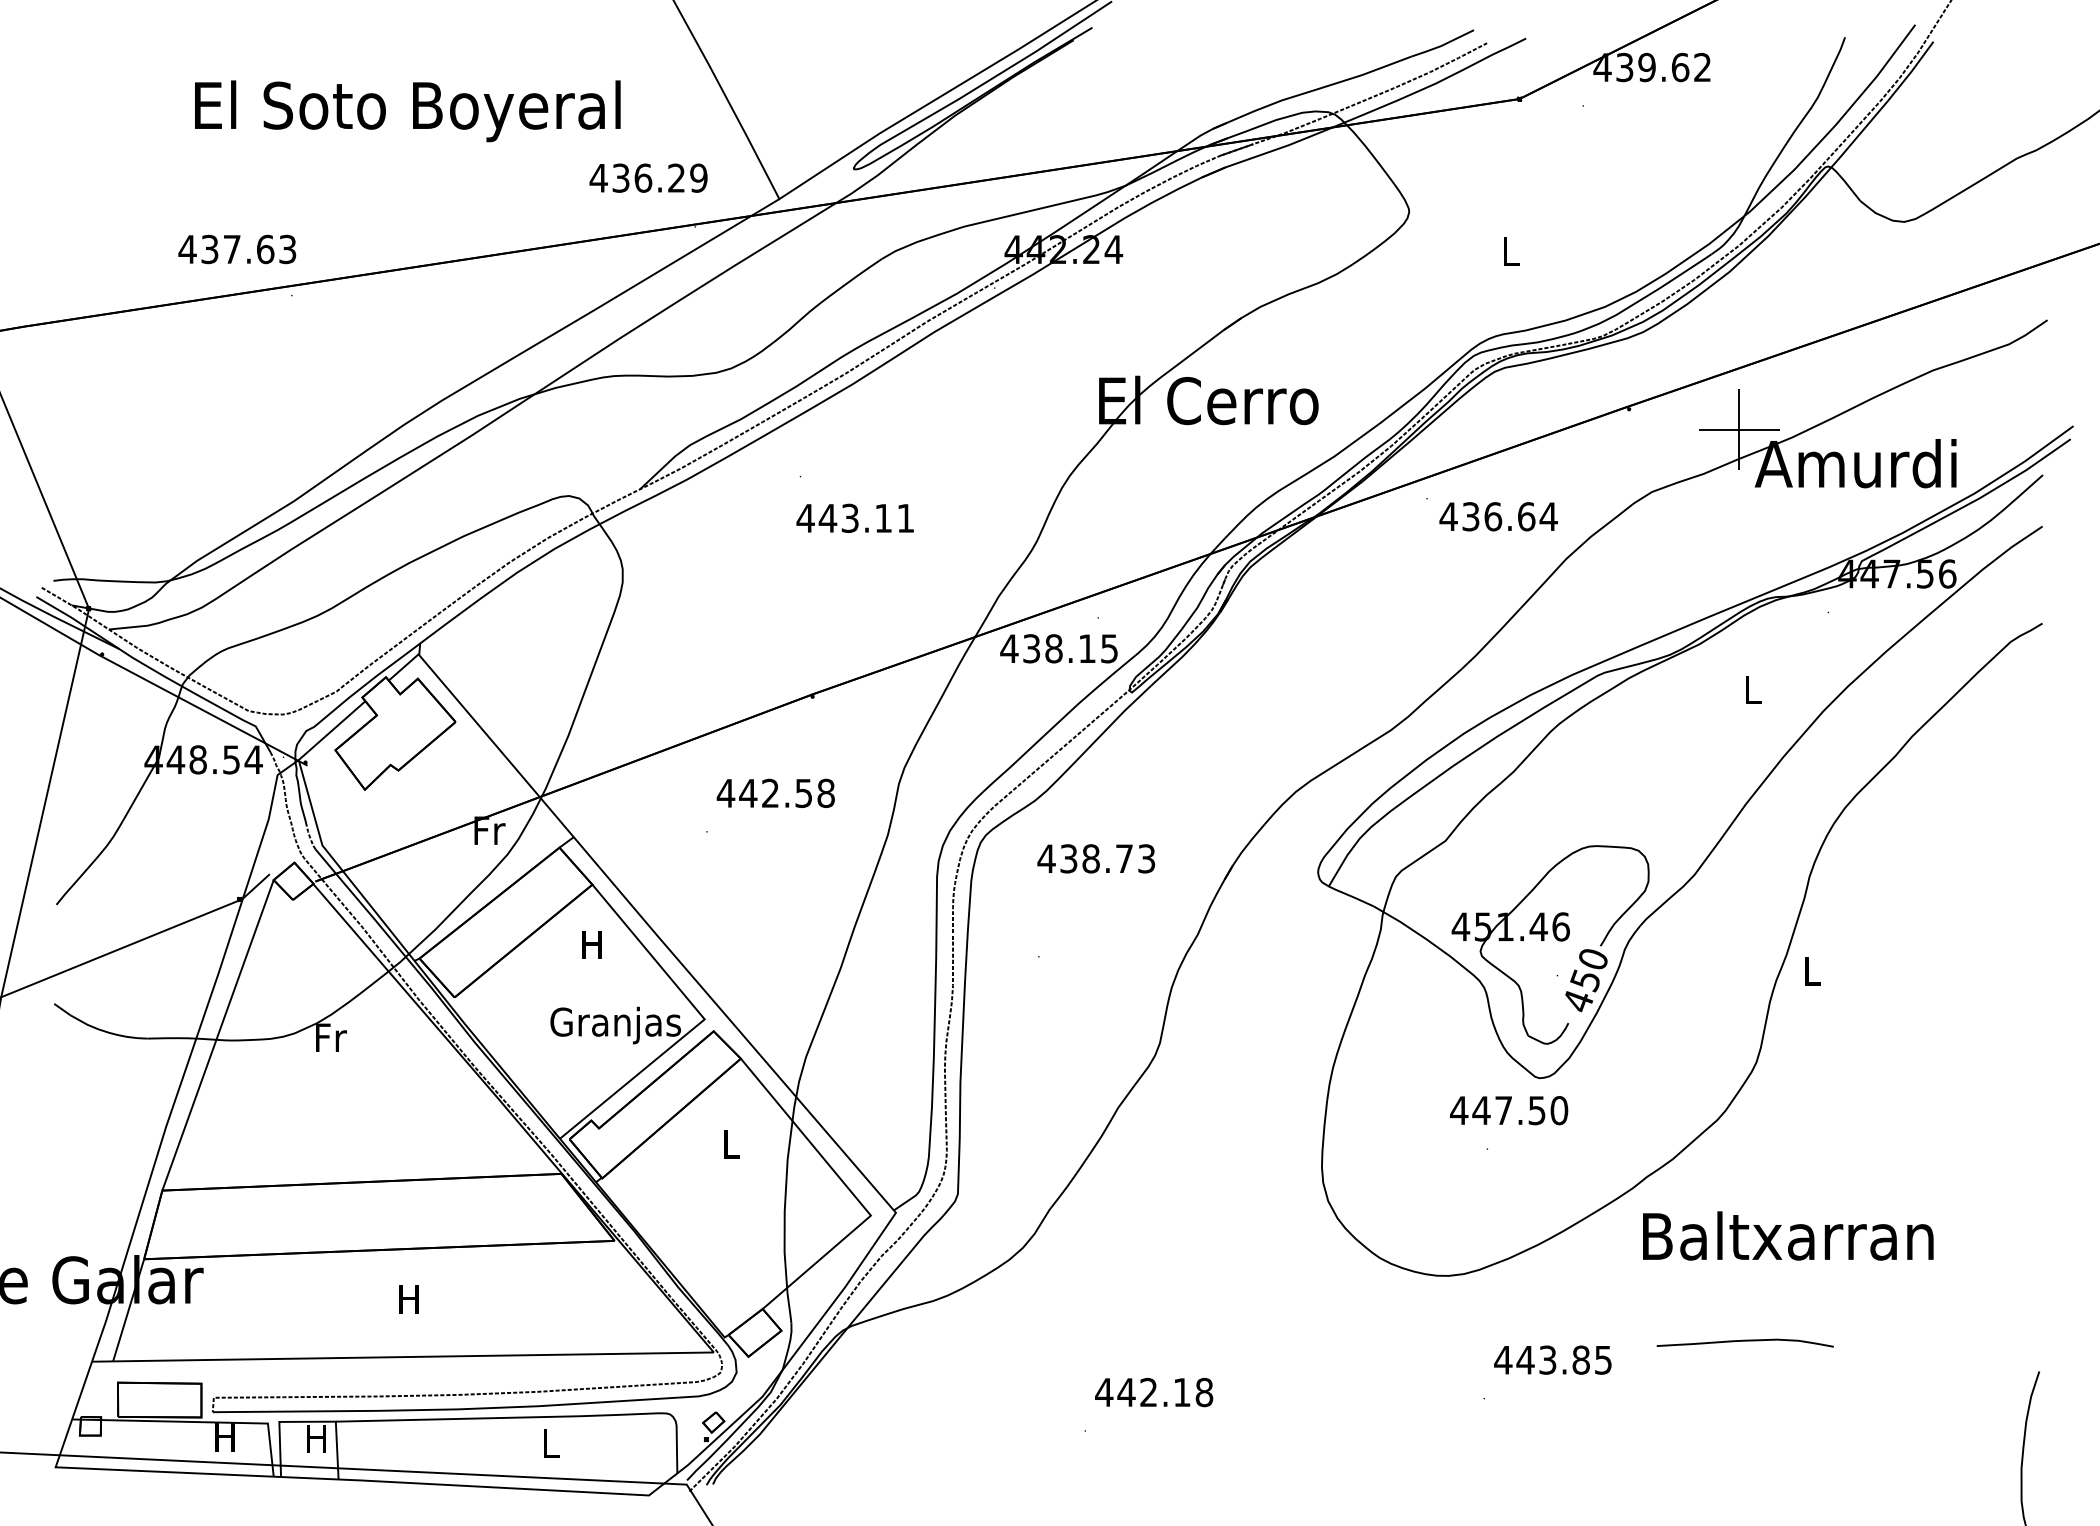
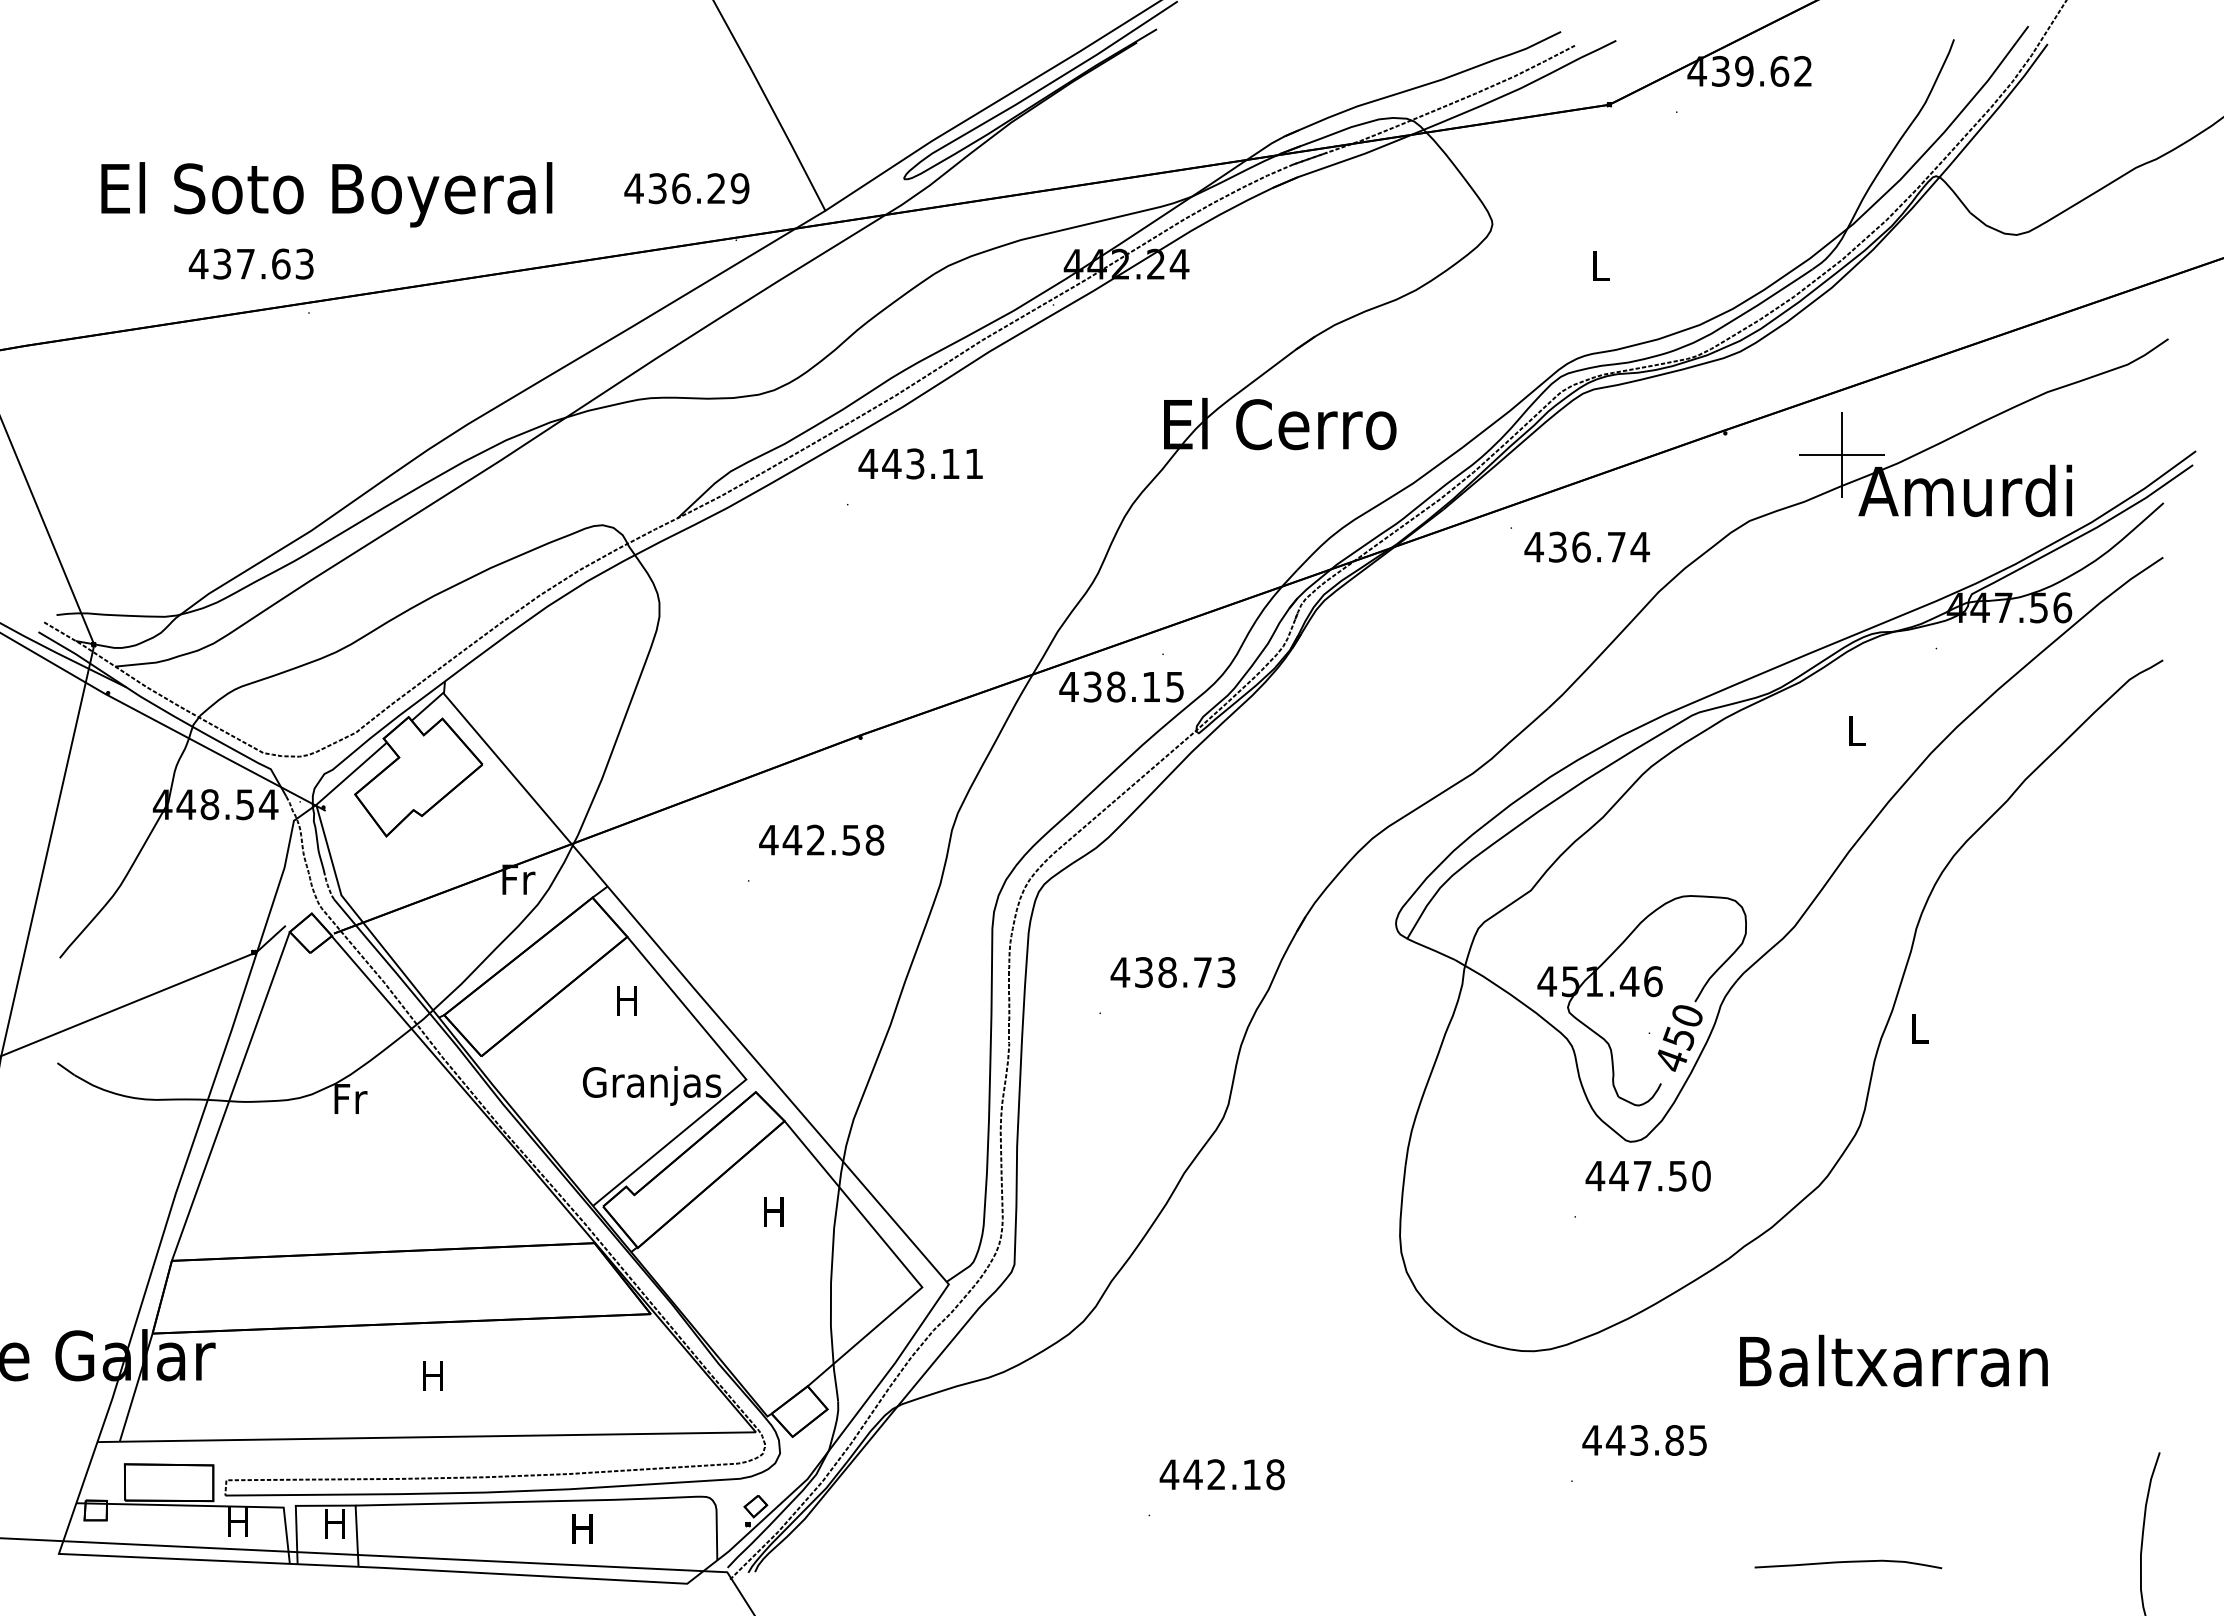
text: (407, 111) -> (326, 194), moved
text: (1526, 516) -> (1616, 546), 436.64 -> 436.74
text: (855, 517) -> (920, 463), moved
text: (1095, 858) -> (1172, 972), moved
text: (1508, 1109) -> (1647, 1175), moved
text: (730, 1143) -> (773, 1211), L -> H
text: (1787, 1235) -> (1893, 1360), moved
curve: (1745, 1341) -> (1848, 1562), moved
text: (550, 1443) -> (582, 1528), L -> H

